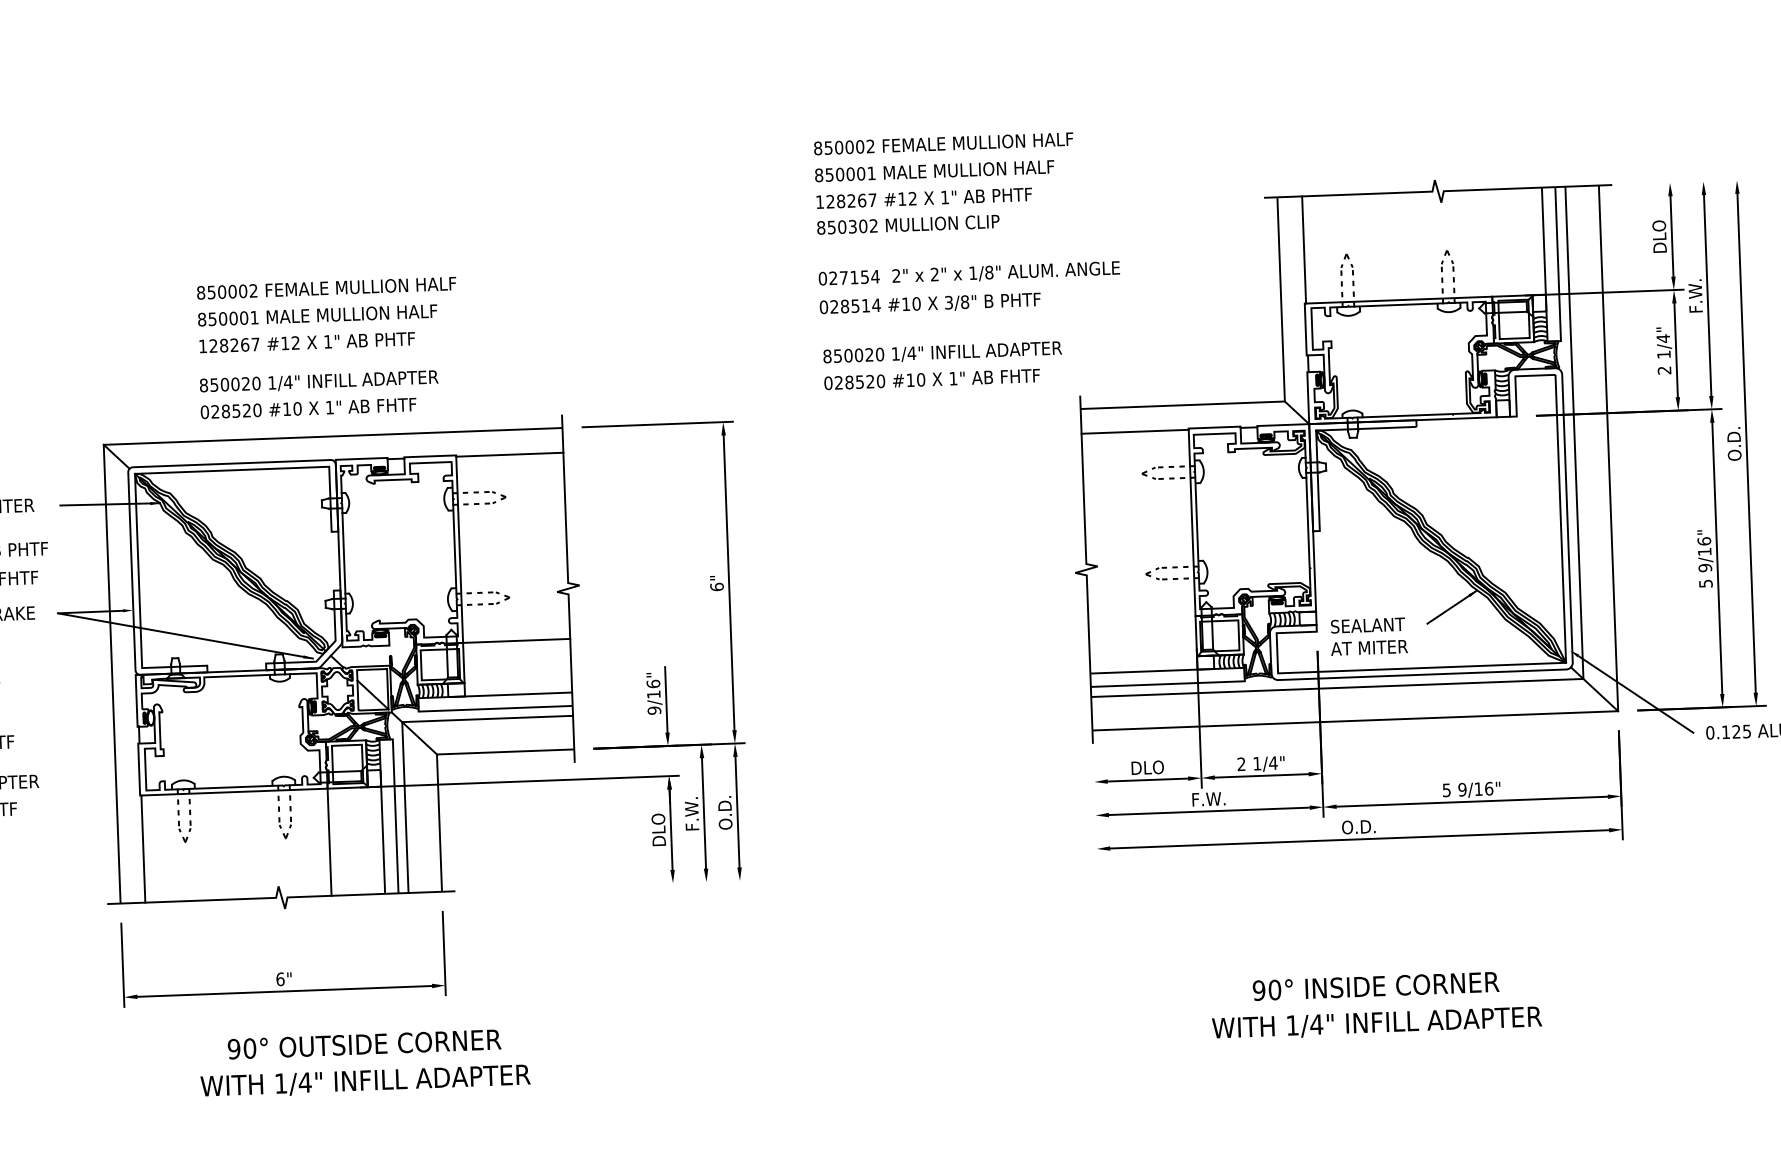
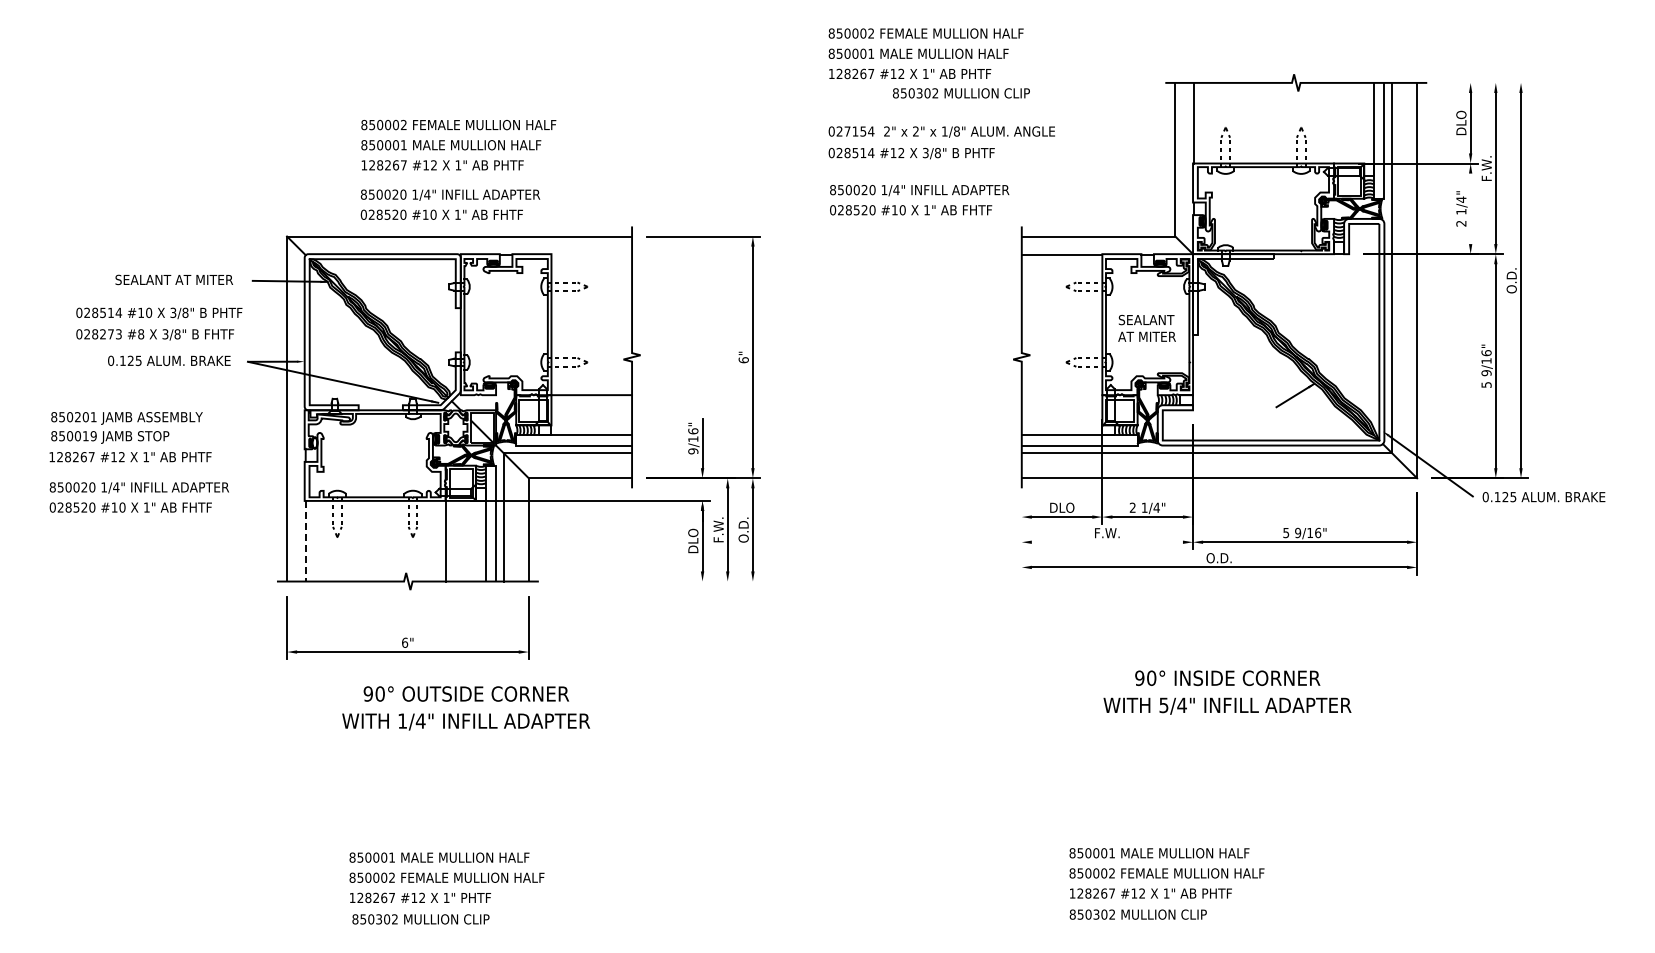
text: (907, 224) -> (960, 93), moved
text: (916, 304) -> (901, 153), #10 -> #12
line: (1675, 349) -> (1470, 208), removed
line: (509, 455) -> (591, 255), removed
text: (1368, 636) -> (1146, 328), moved
line: (1208, 811) -> (1106, 542), removed
line: (143, 849) -> (305, 541), solid -> dashed
text: (1291, 1025) -> (1163, 705), 1/4" -> 5/4"

